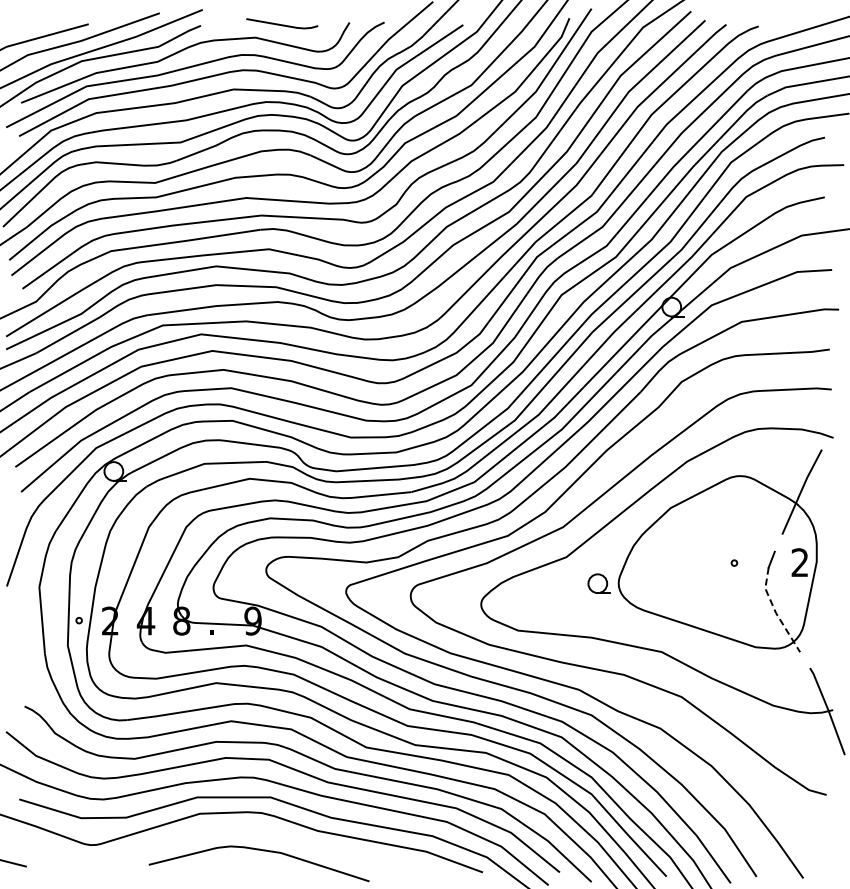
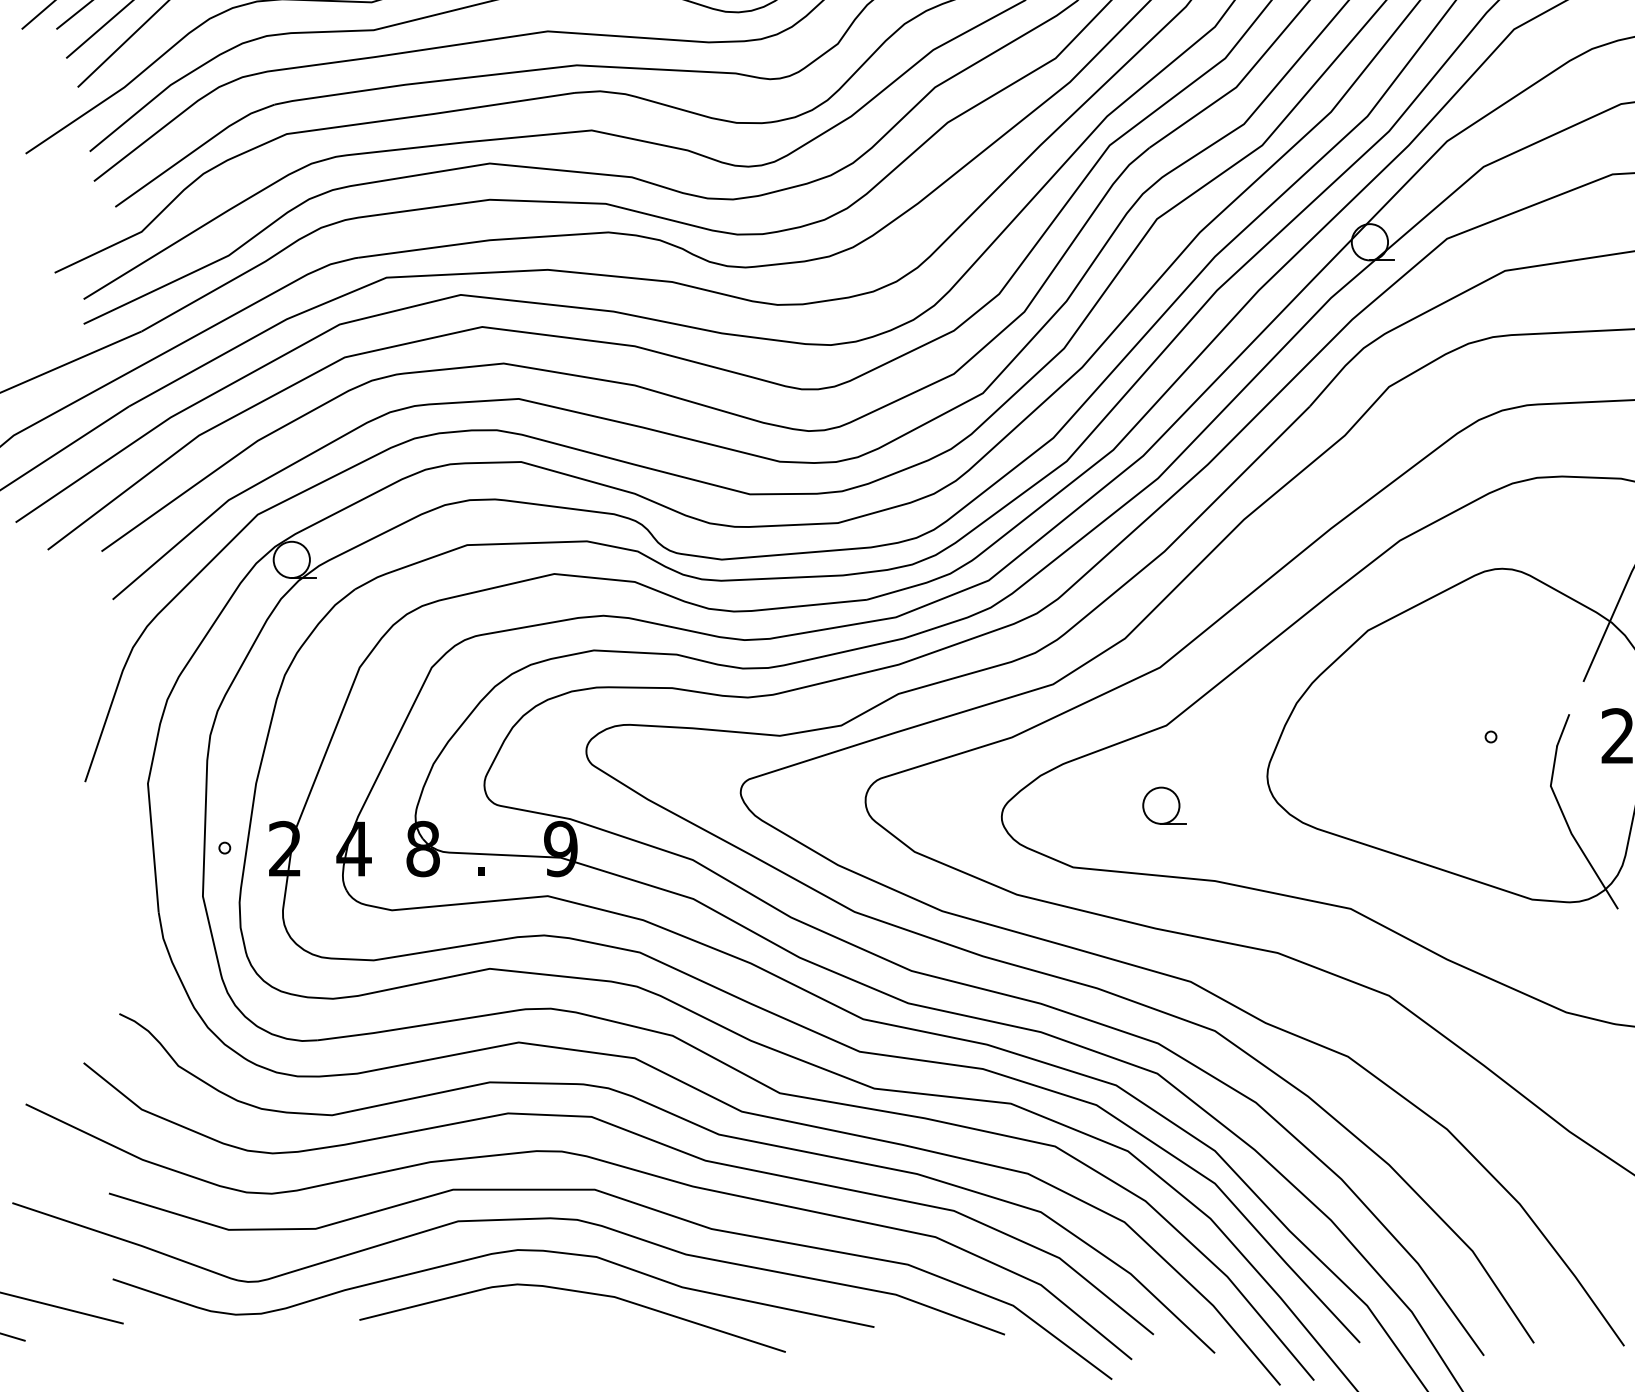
part: (598, 583) -> (1162, 805), moved
line: (775, 612) -> (1570, 832), dashed -> solid
curve: (214, 832) -> (486, 1257), added

